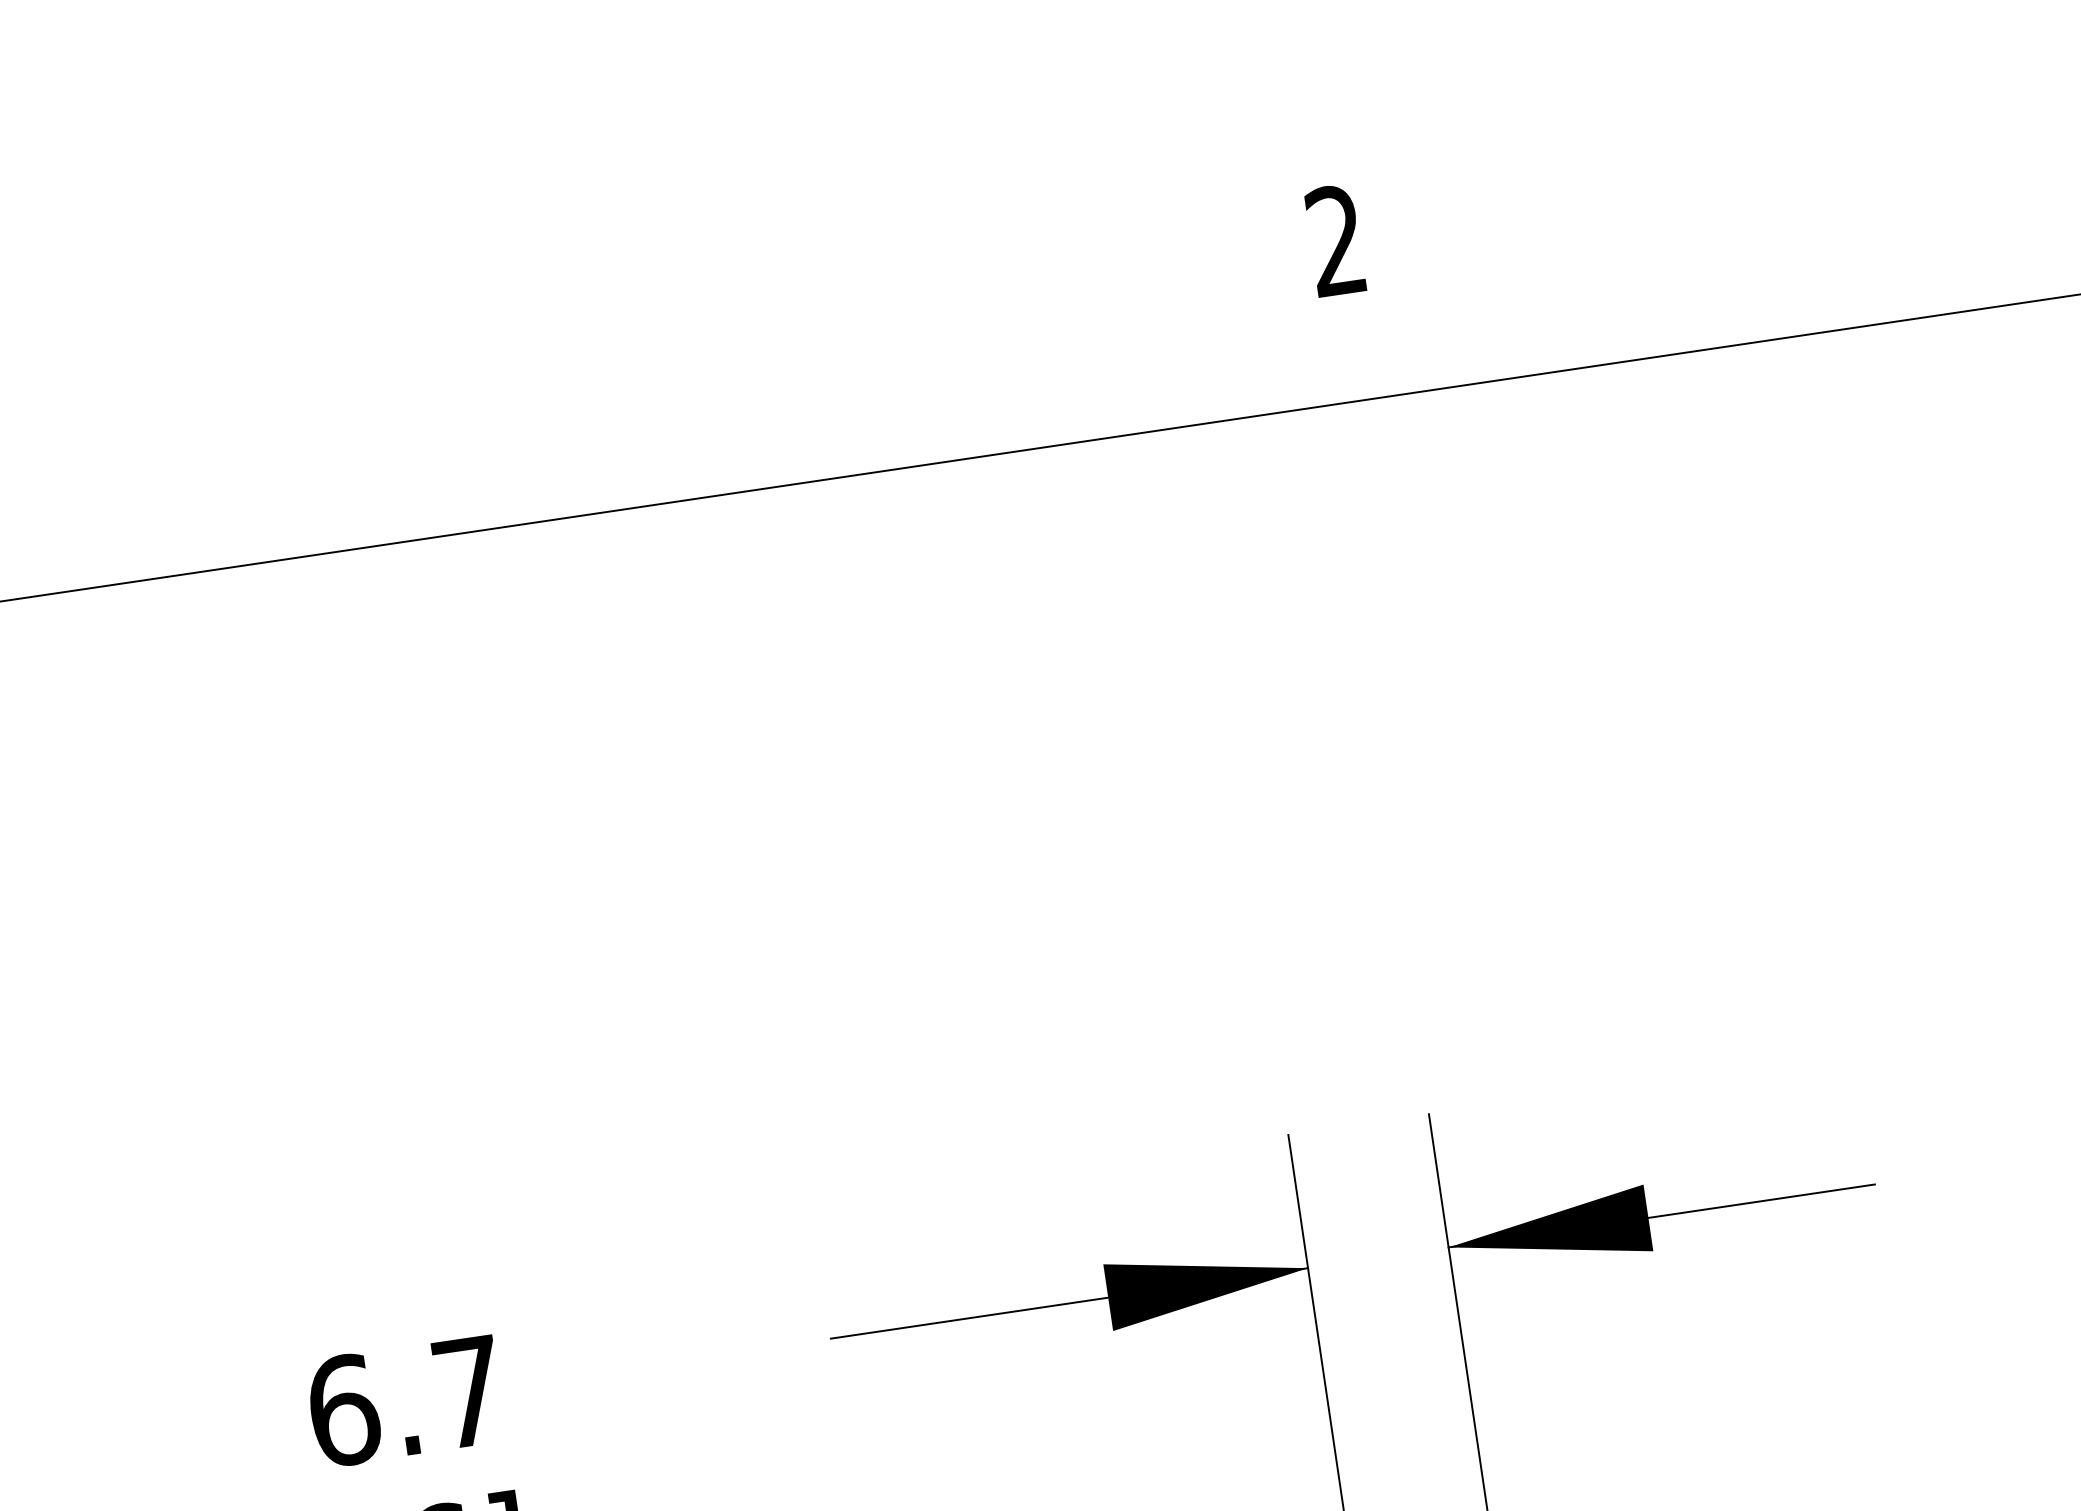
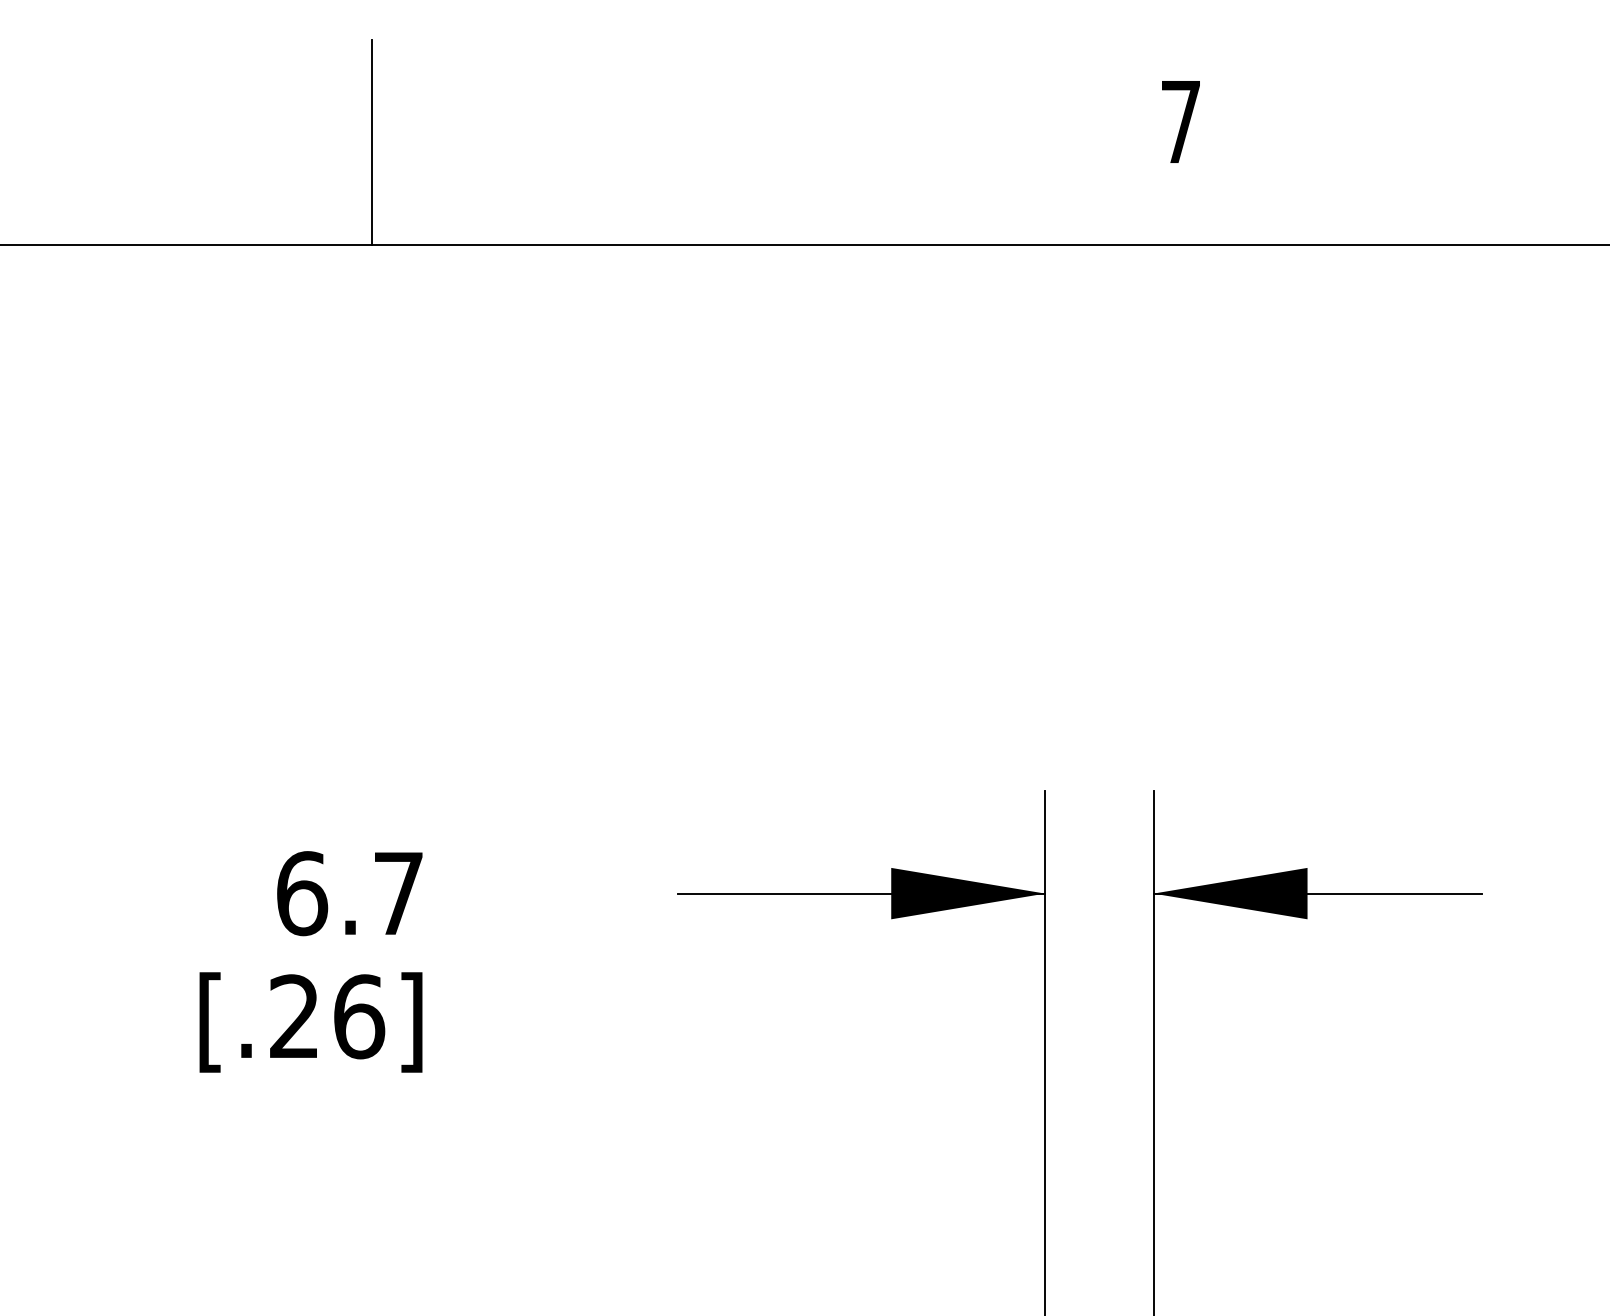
text: (1335, 239) -> (1180, 120), 2 -> 7
line: (291, 422) -> (372, 142), added

